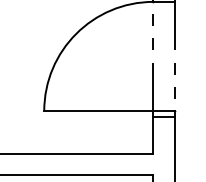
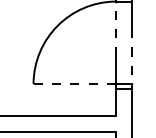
line: (98, 111) -> (74, 84), solid -> dashed

